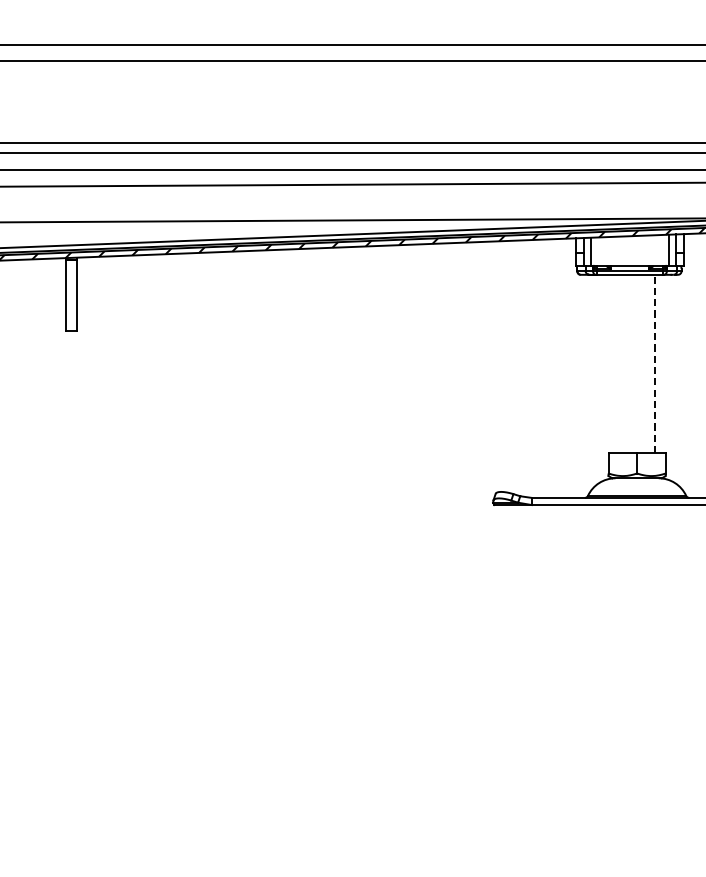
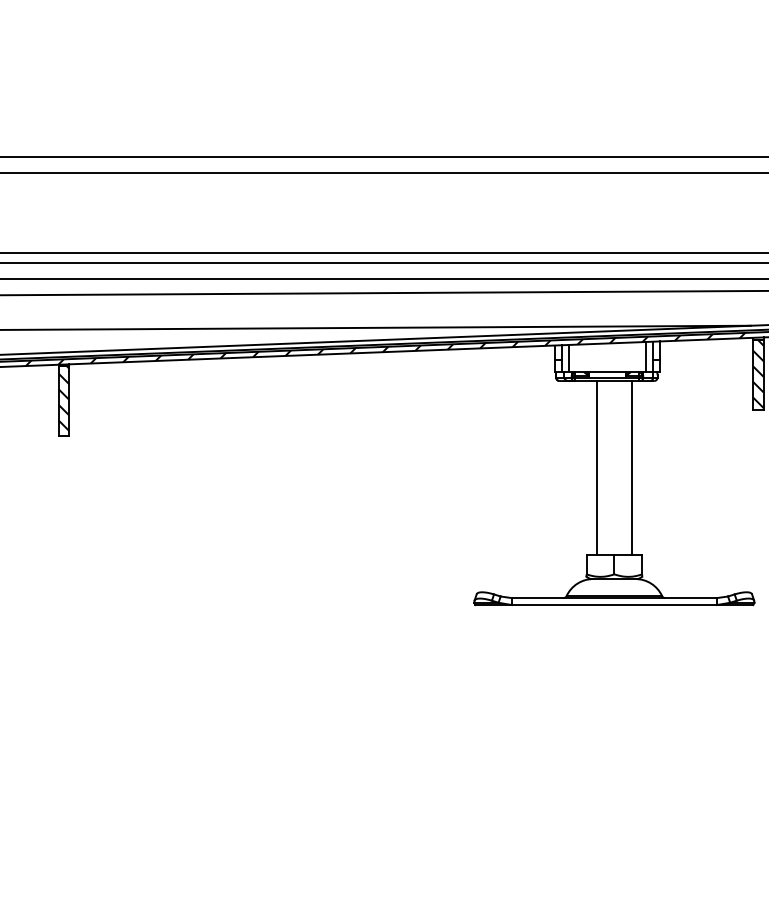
hatch: (70, 292) -> (63, 398), added
line: (619, 363) -> (597, 467), added
line: (654, 363) -> (631, 467), dashed -> solid

